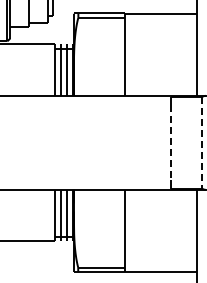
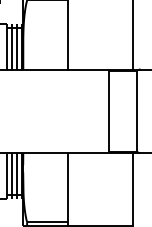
line: (170, 142) -> (109, 110), dashed -> solid
line: (202, 142) -> (137, 110), dashed -> solid

